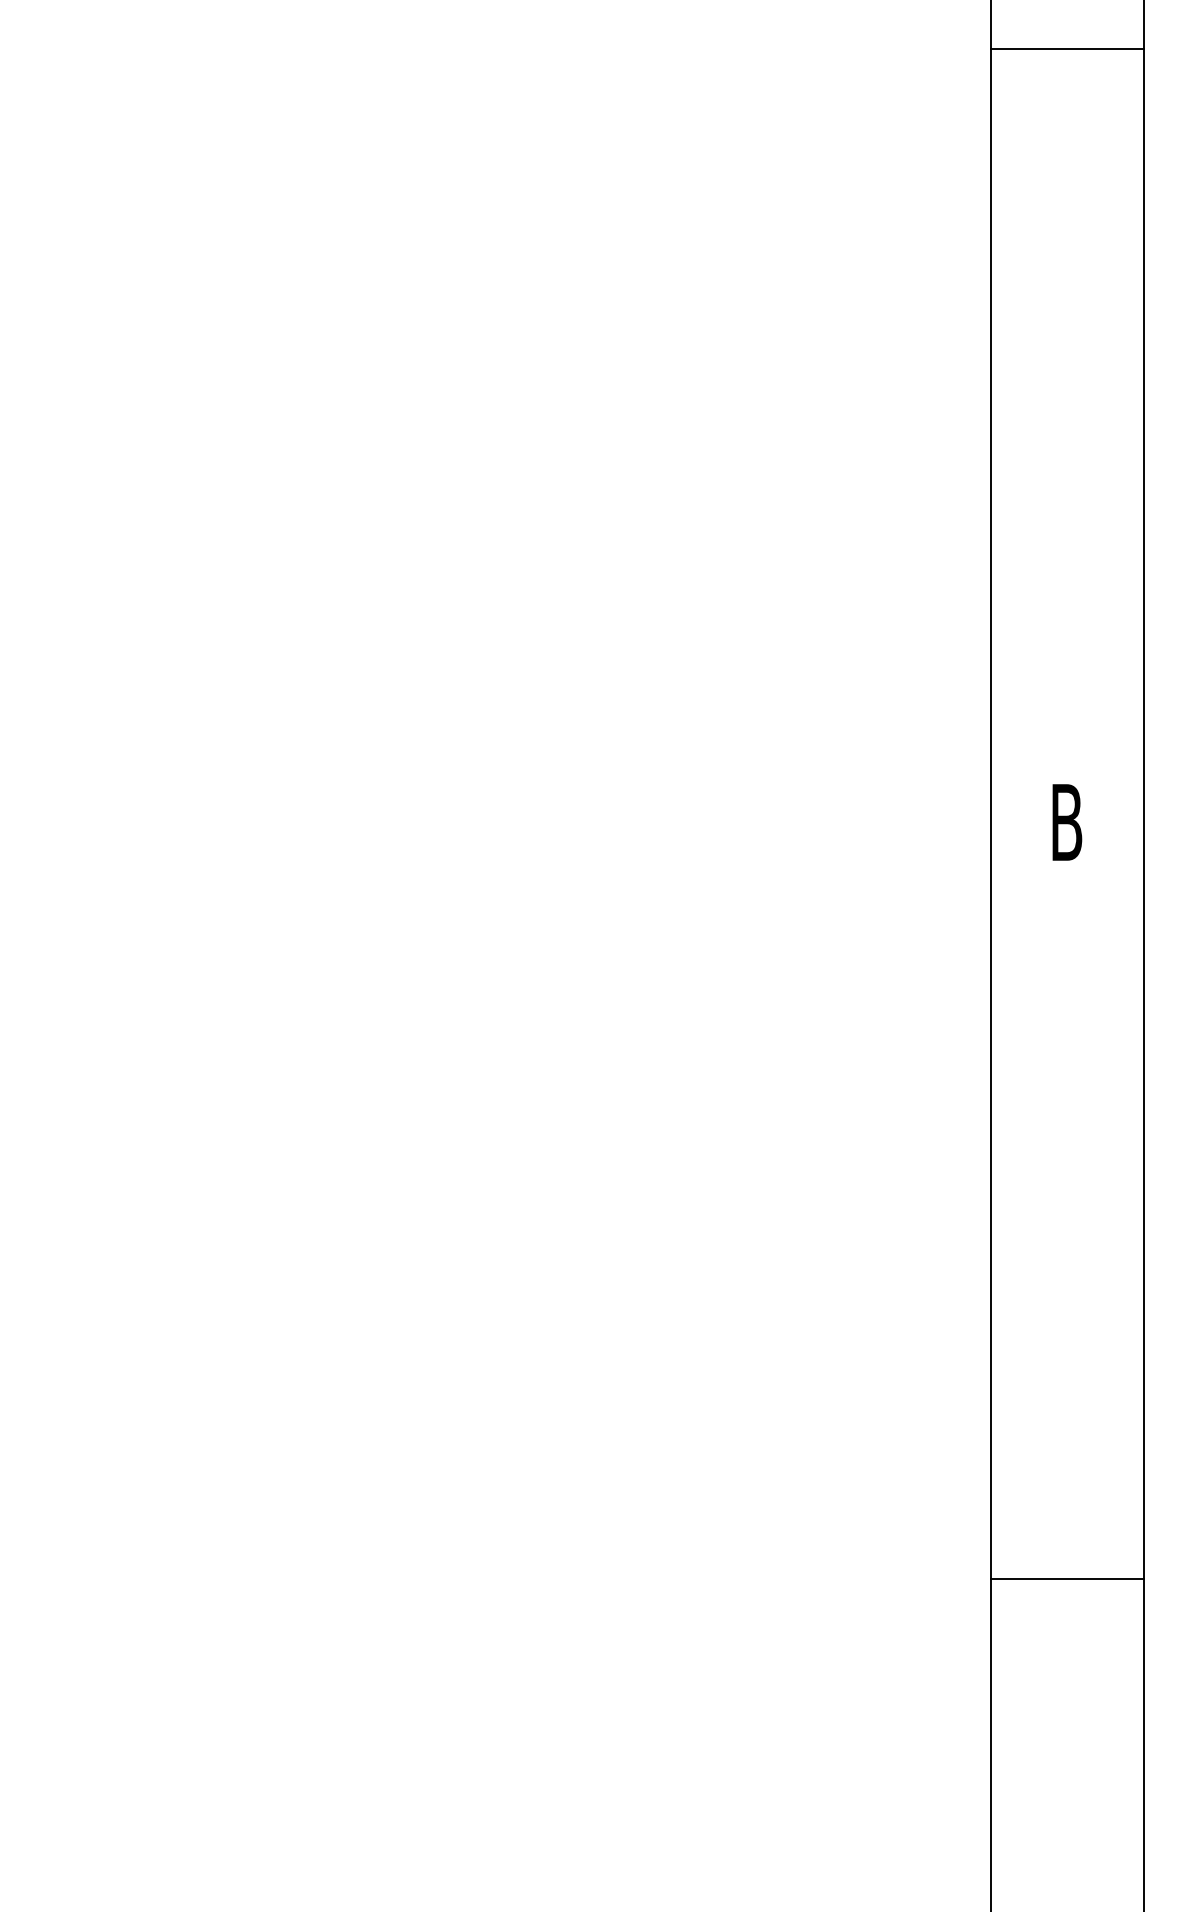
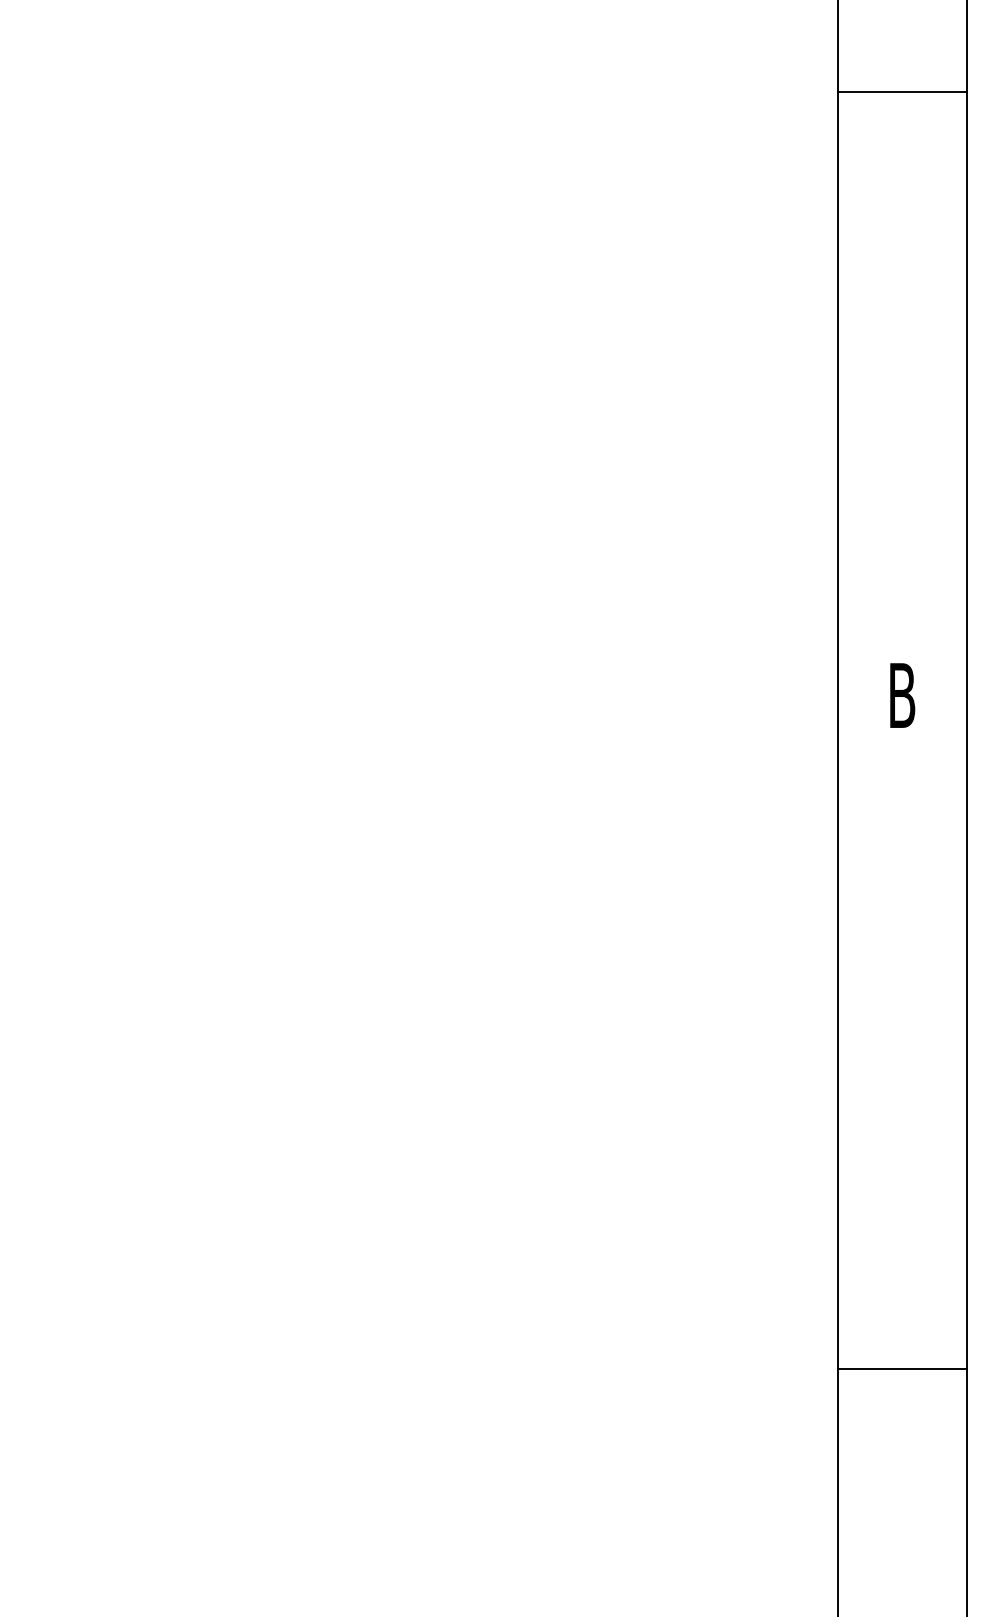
line: (1066, 49) -> (901, 92), moved
line: (1066, 1578) -> (901, 1368), moved

